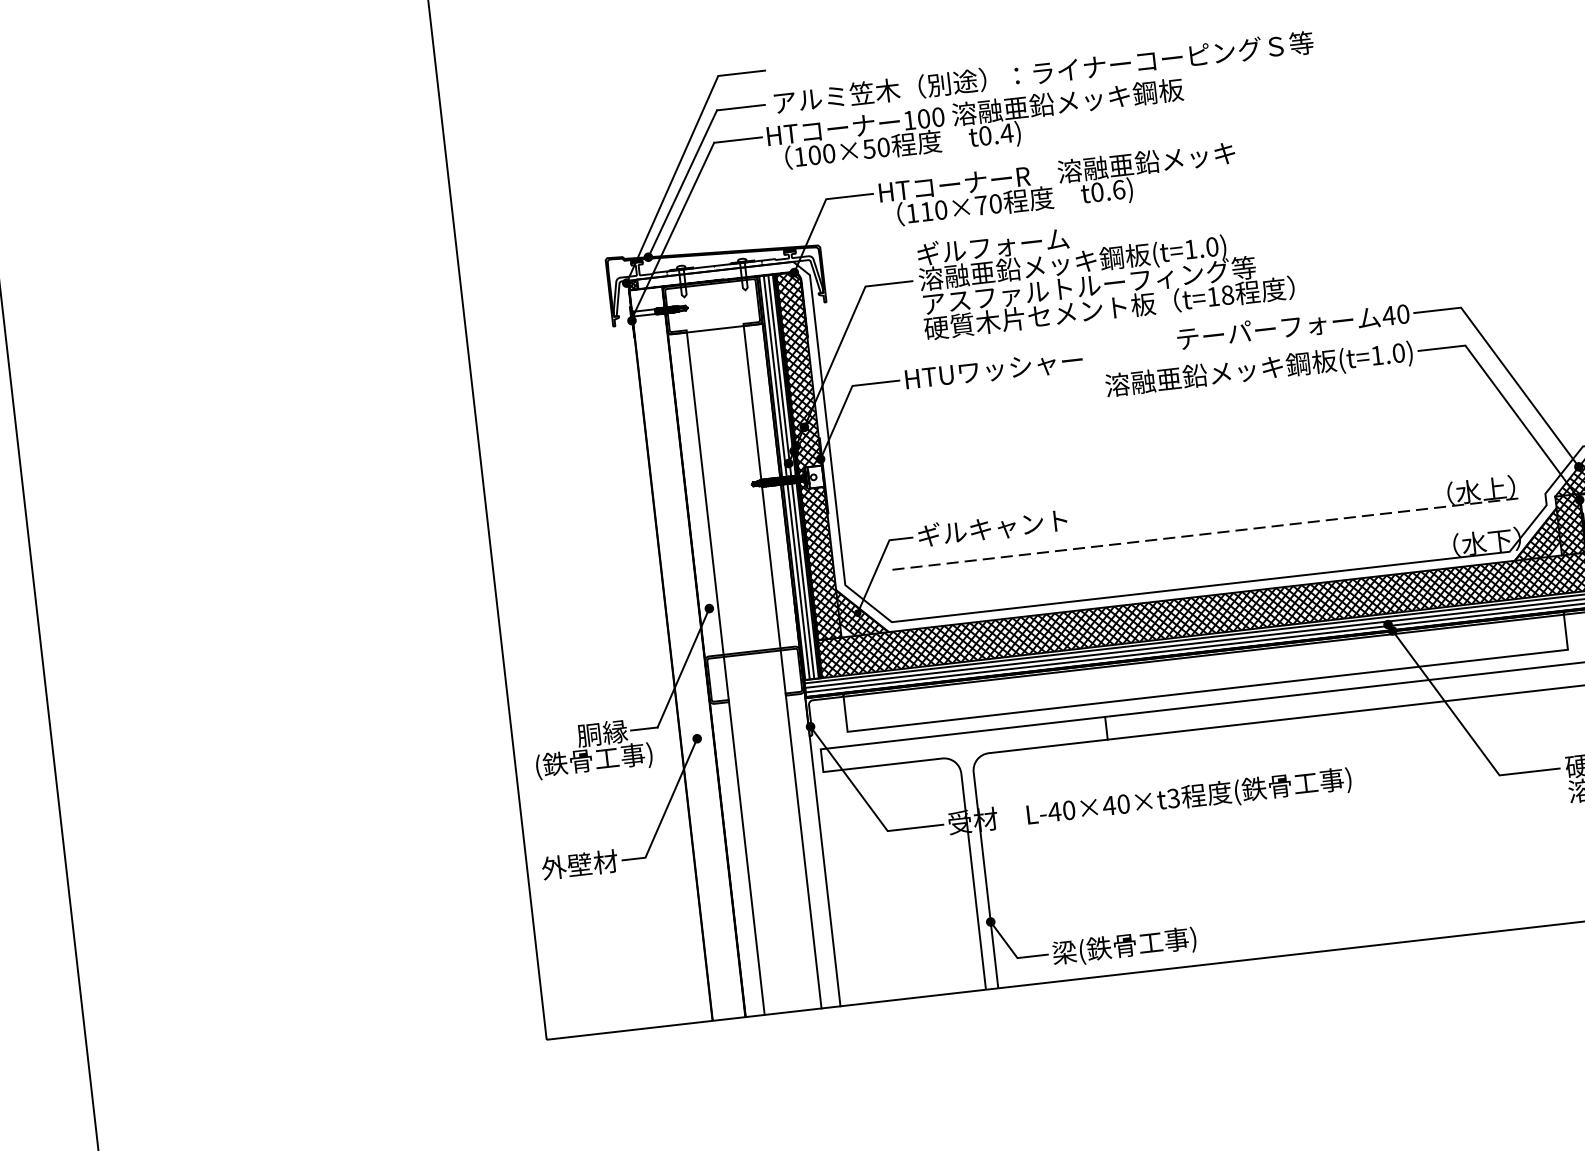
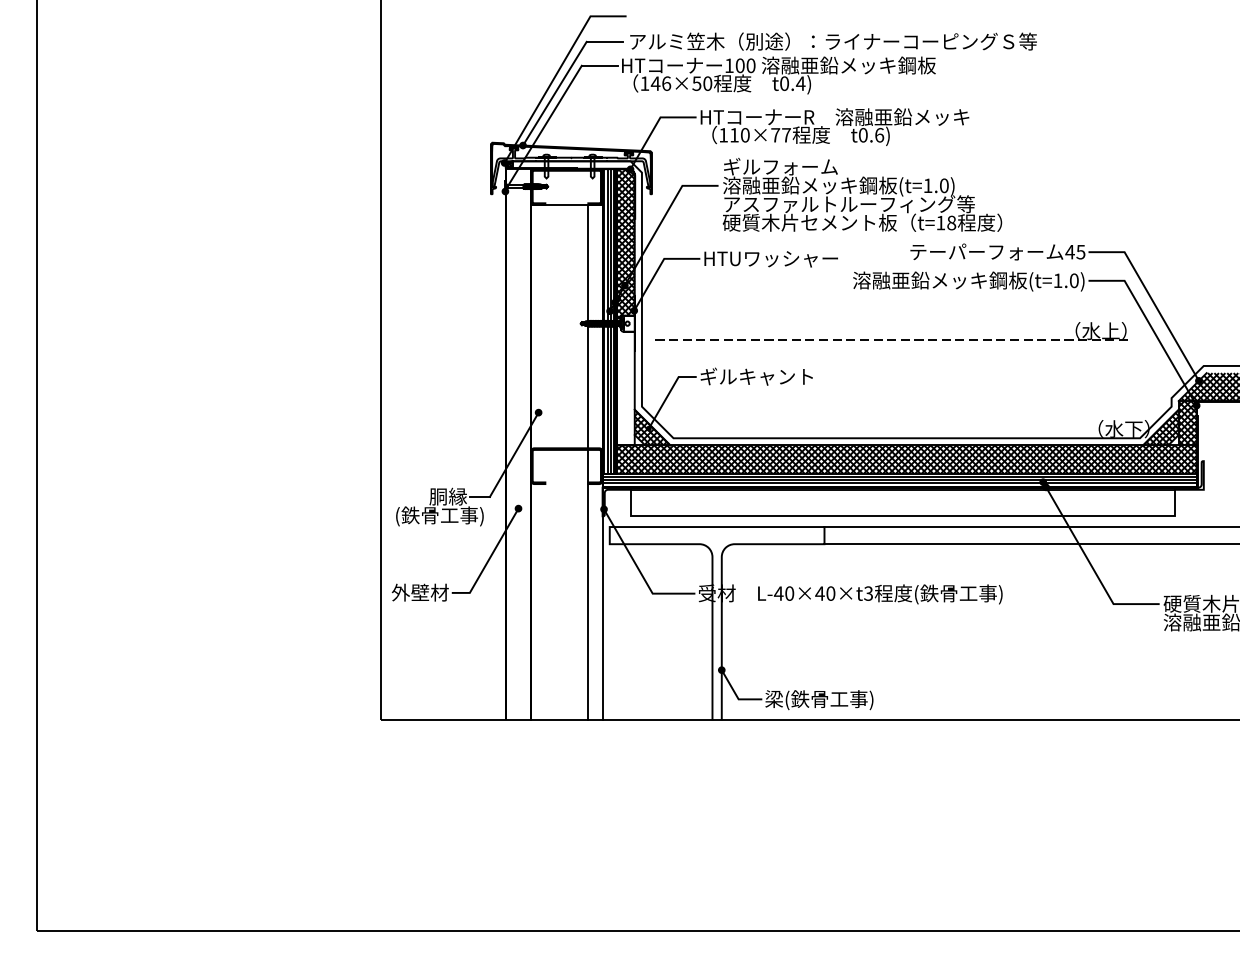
text: (821, 154) -> (660, 83), 100×50 -> 146×50
text: (995, 204) -> (786, 135), 110×70 -> 110×77
text: (1402, 313) -> (1080, 251), 40 -> 45
part: (1204, 533) -> (891, 339), moved
hatch: (820, 559) -> (625, 385), removed
line: (725, 673) -> (545, 462), removed

